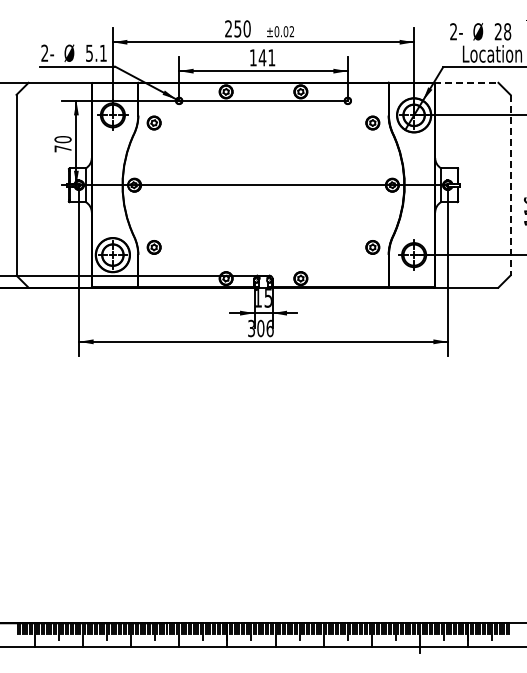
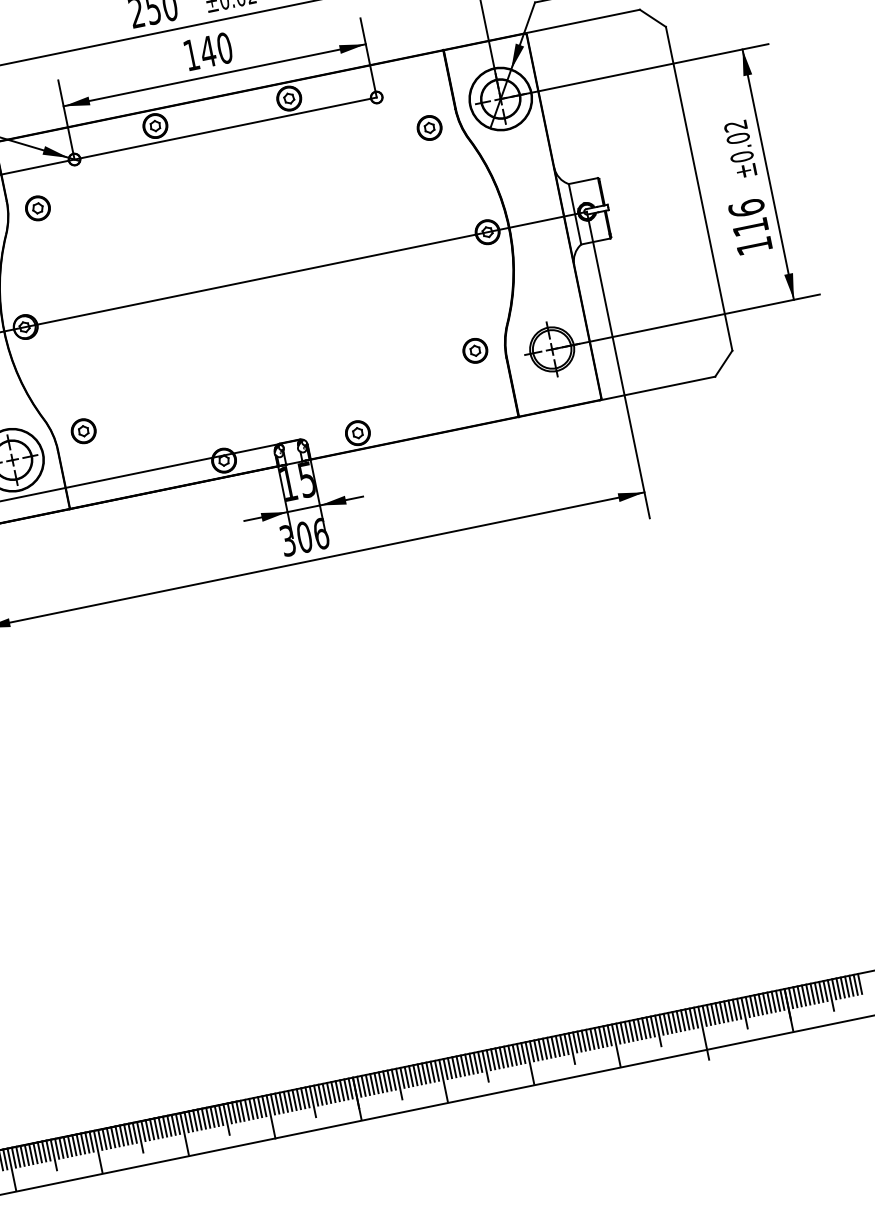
text: (271, 57) -> (223, 47), 141 -> 140
line: (466, 82) -> (582, 20), dashed -> solid
line: (510, 185) -> (699, 189), dashed -> solid

